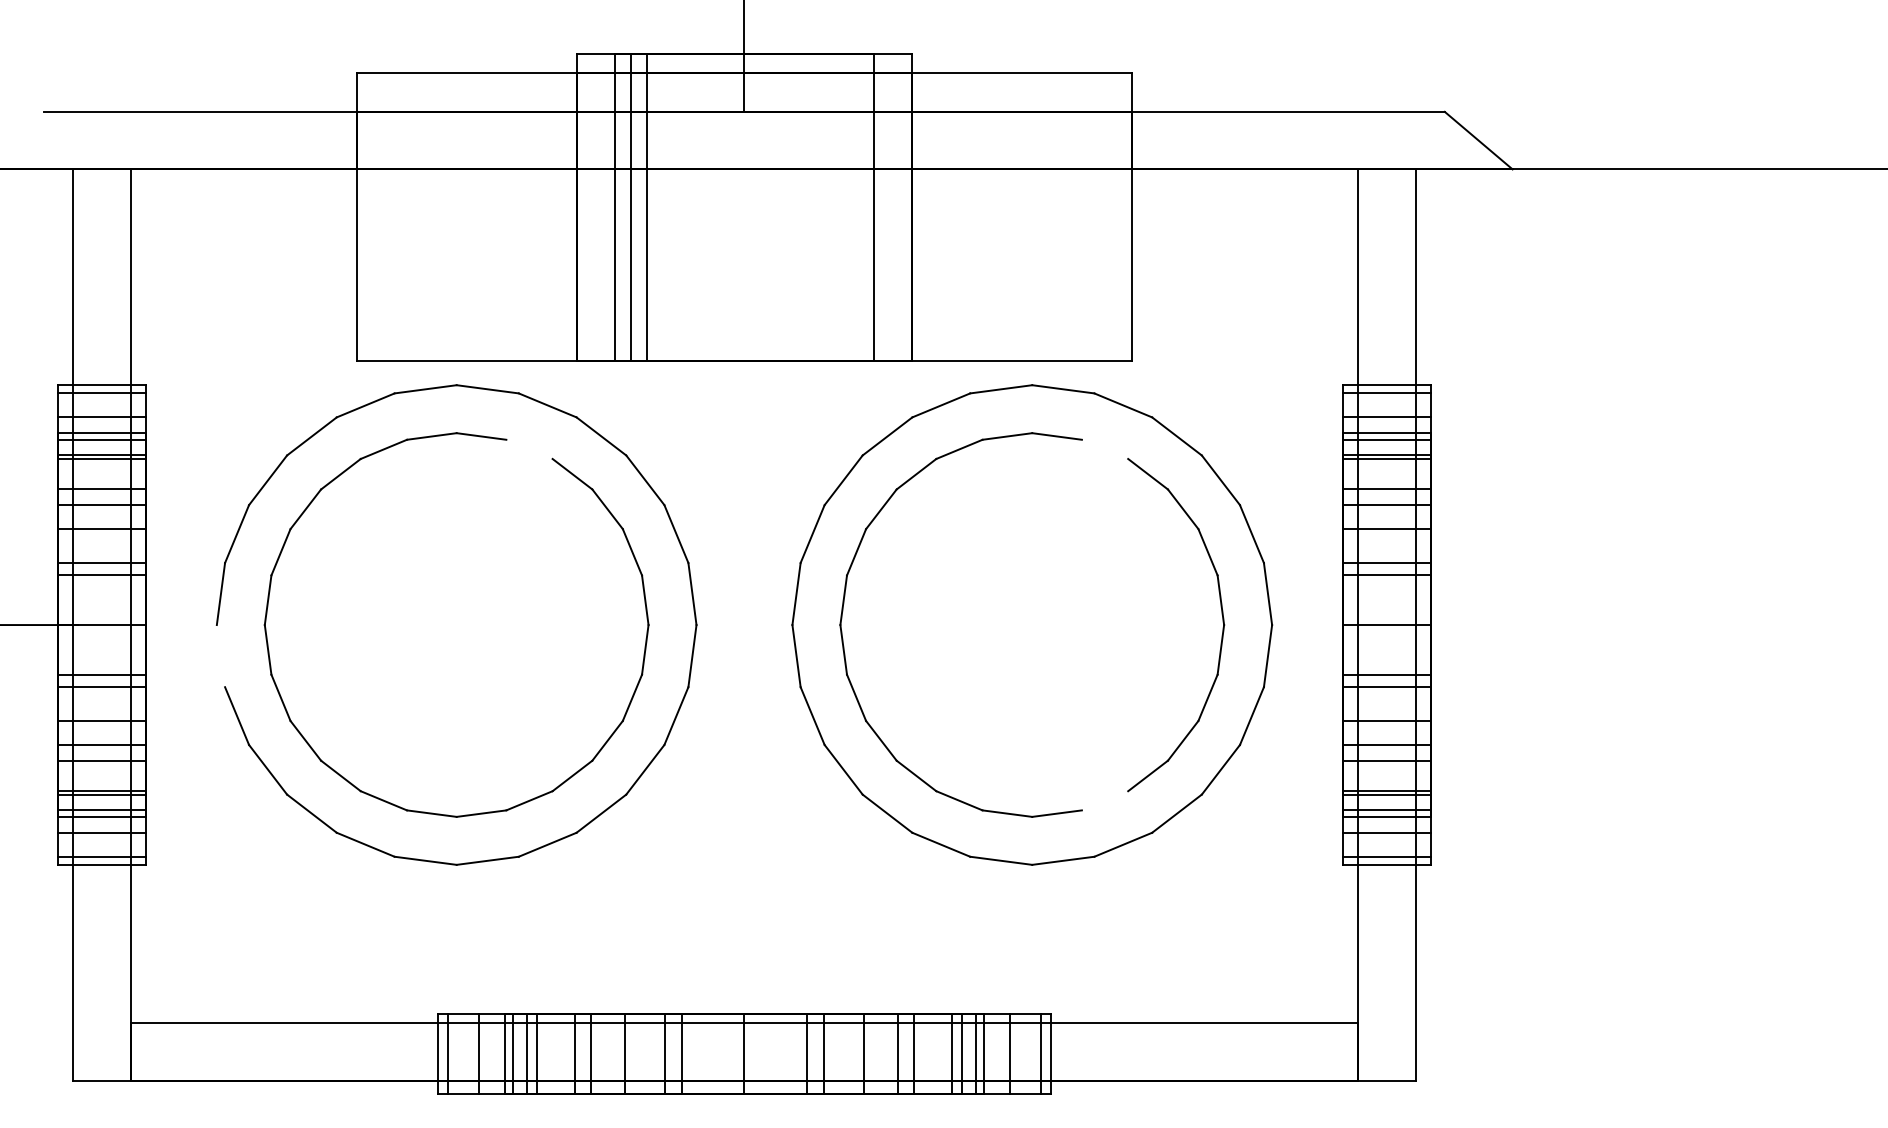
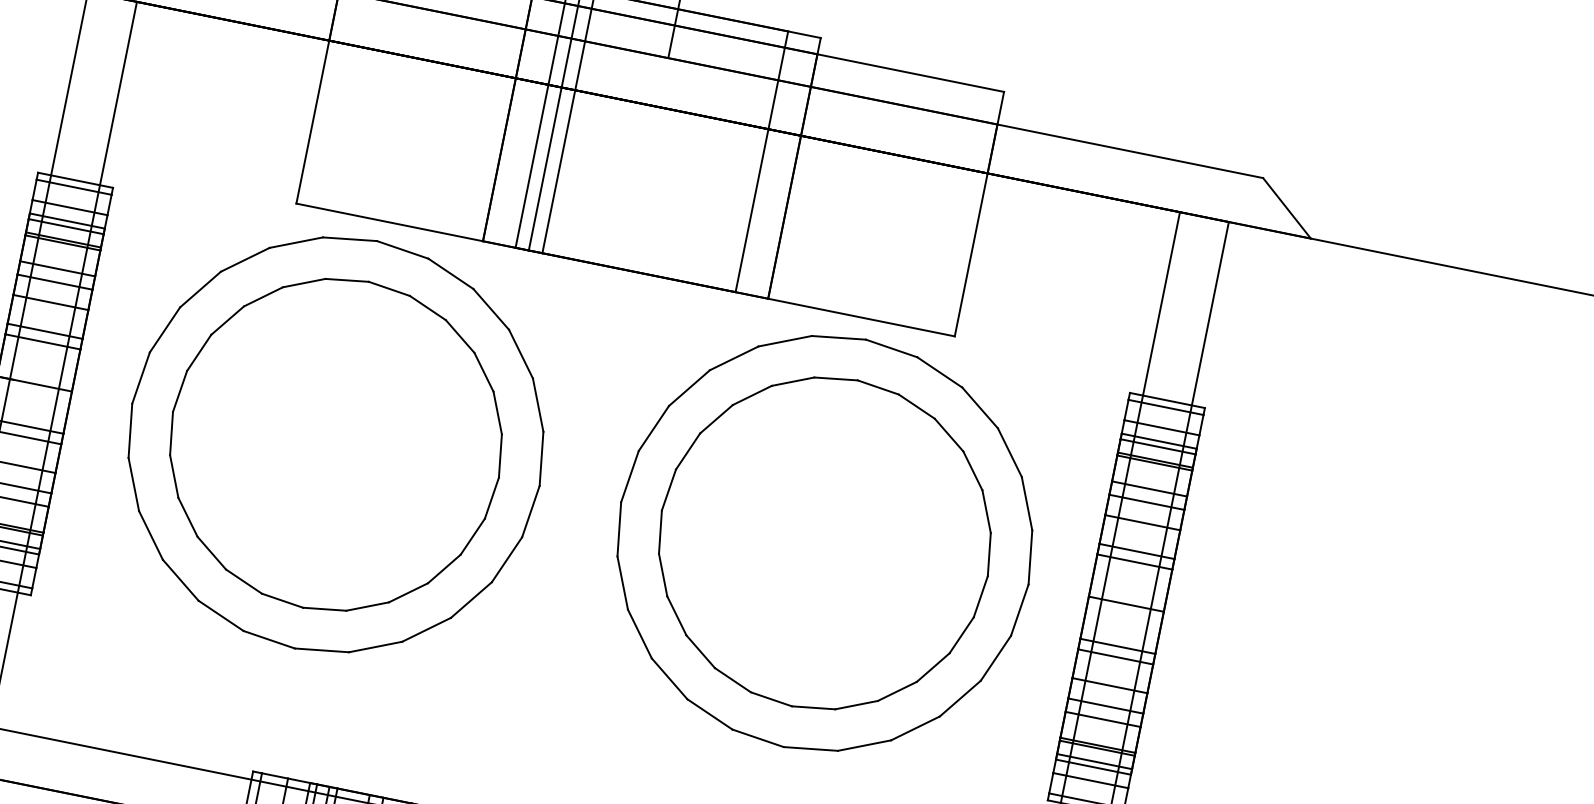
line: (529, 448) -> (428, 307), added
line: (1104, 448) -> (916, 405), added
line: (220, 656) -> (129, 431), added
line: (1104, 800) -> (856, 704), added

